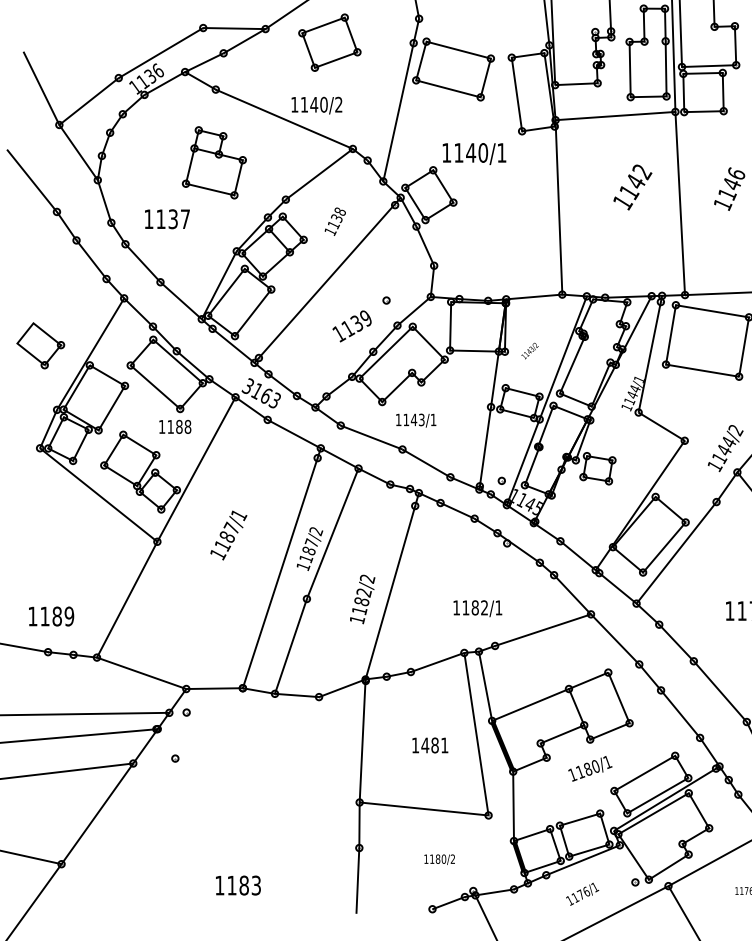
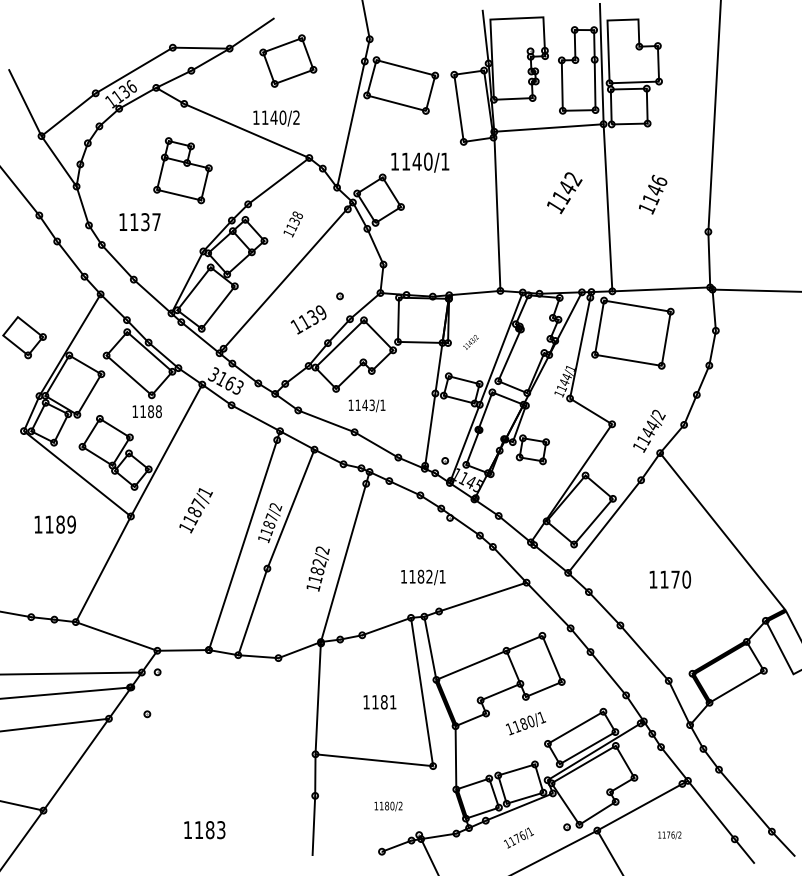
text: (50, 616) -> (54, 524), moved
text: (425, 745) -> (375, 702), 1481 -> 1181

